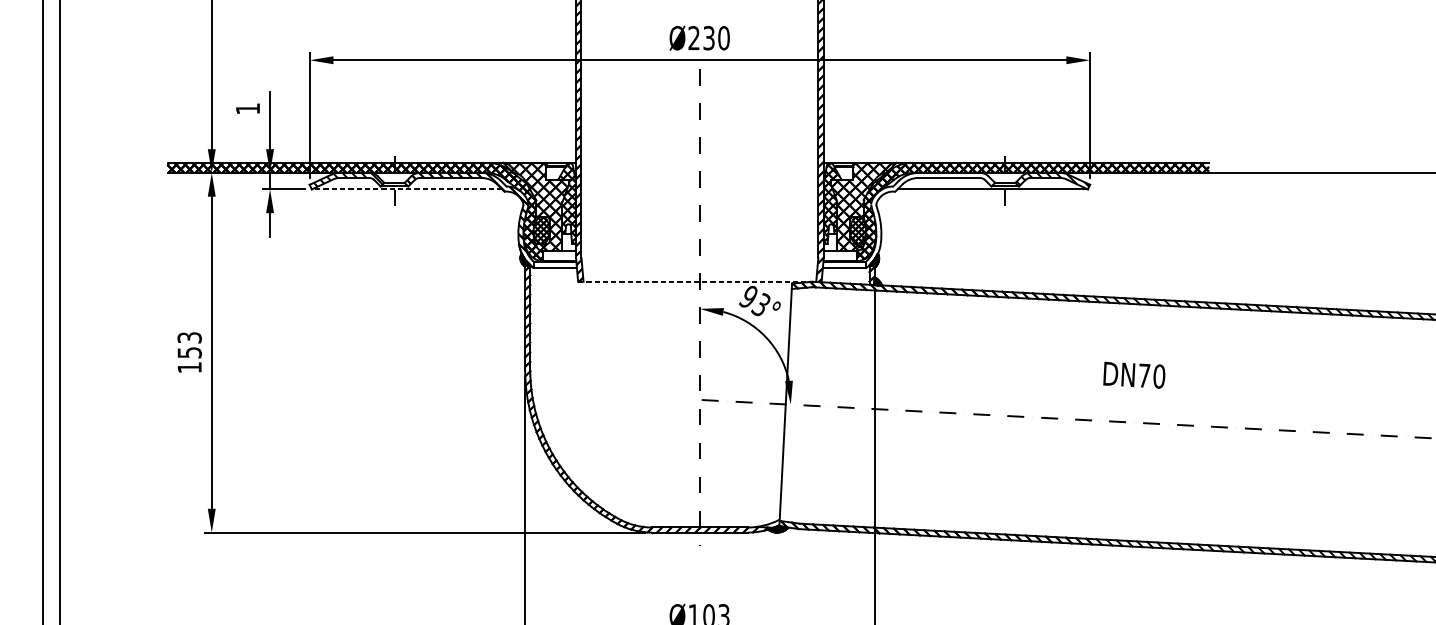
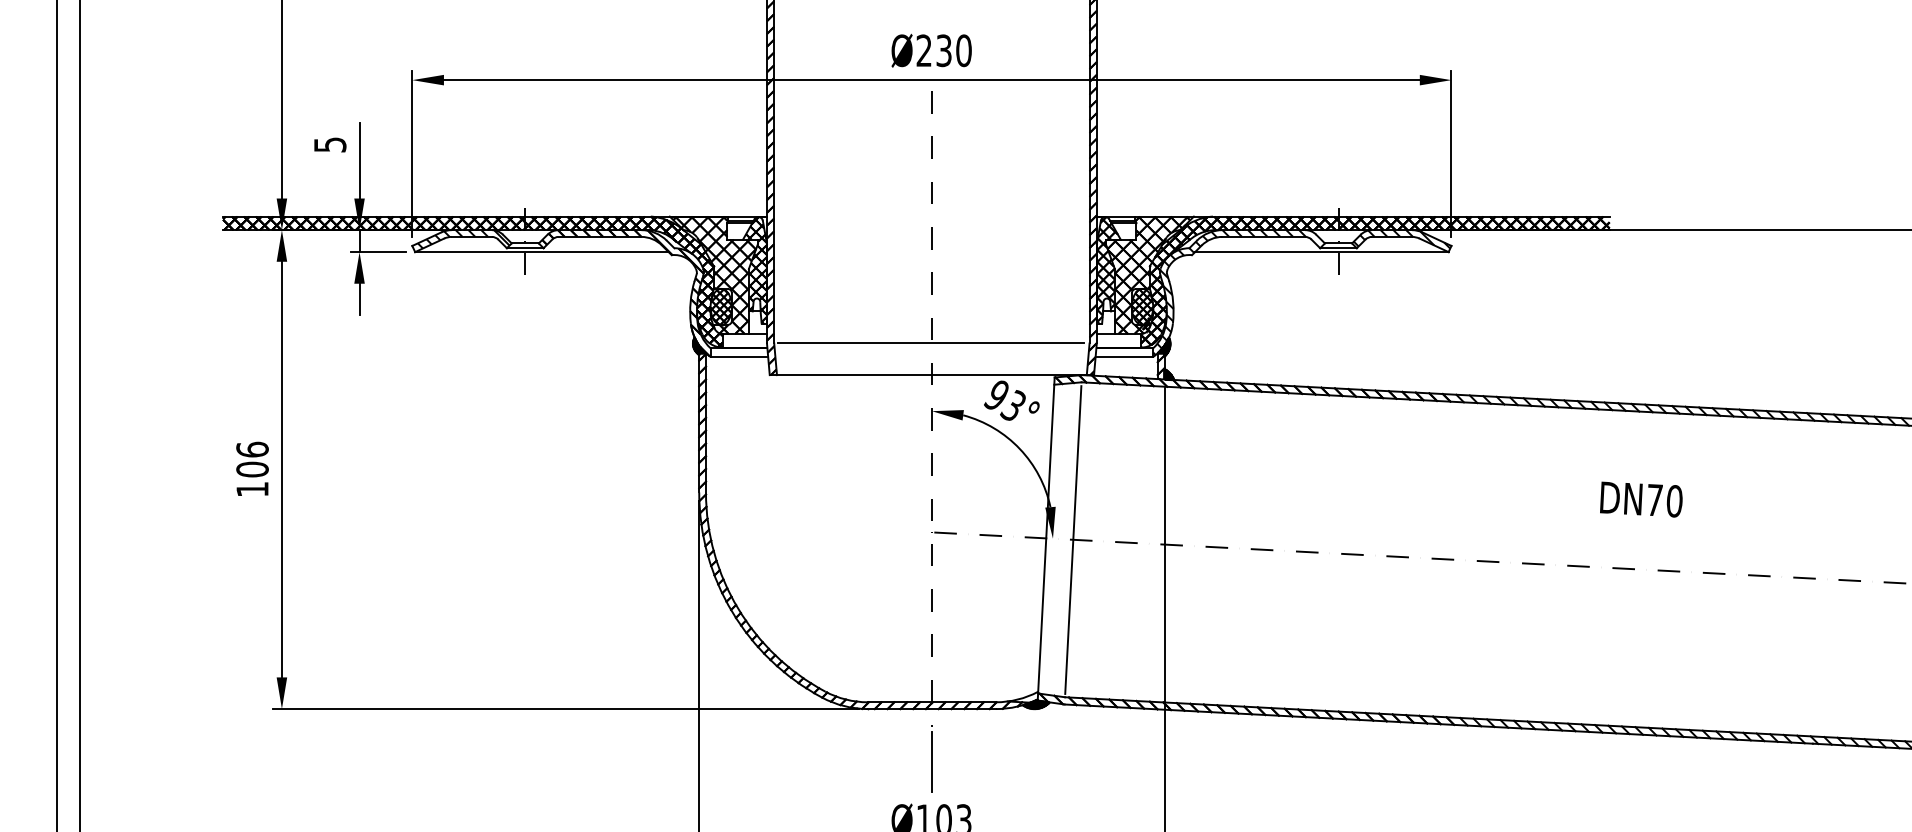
text: (248, 108) -> (330, 144), 1 -> 5
line: (406, 189) -> (541, 252), dashed -> solid
hatch: (923, 219) -> (1229, 292), added
line: (698, 258) -> (930, 343), added
line: (700, 282) -> (932, 375), dashed -> solid
text: (189, 345) -> (252, 459), 153 -> 106
text: (1134, 375) -> (1641, 499), moved
line: (806, 405) -> (1073, 539), added
line: (699, 571) -> (931, 761), added

